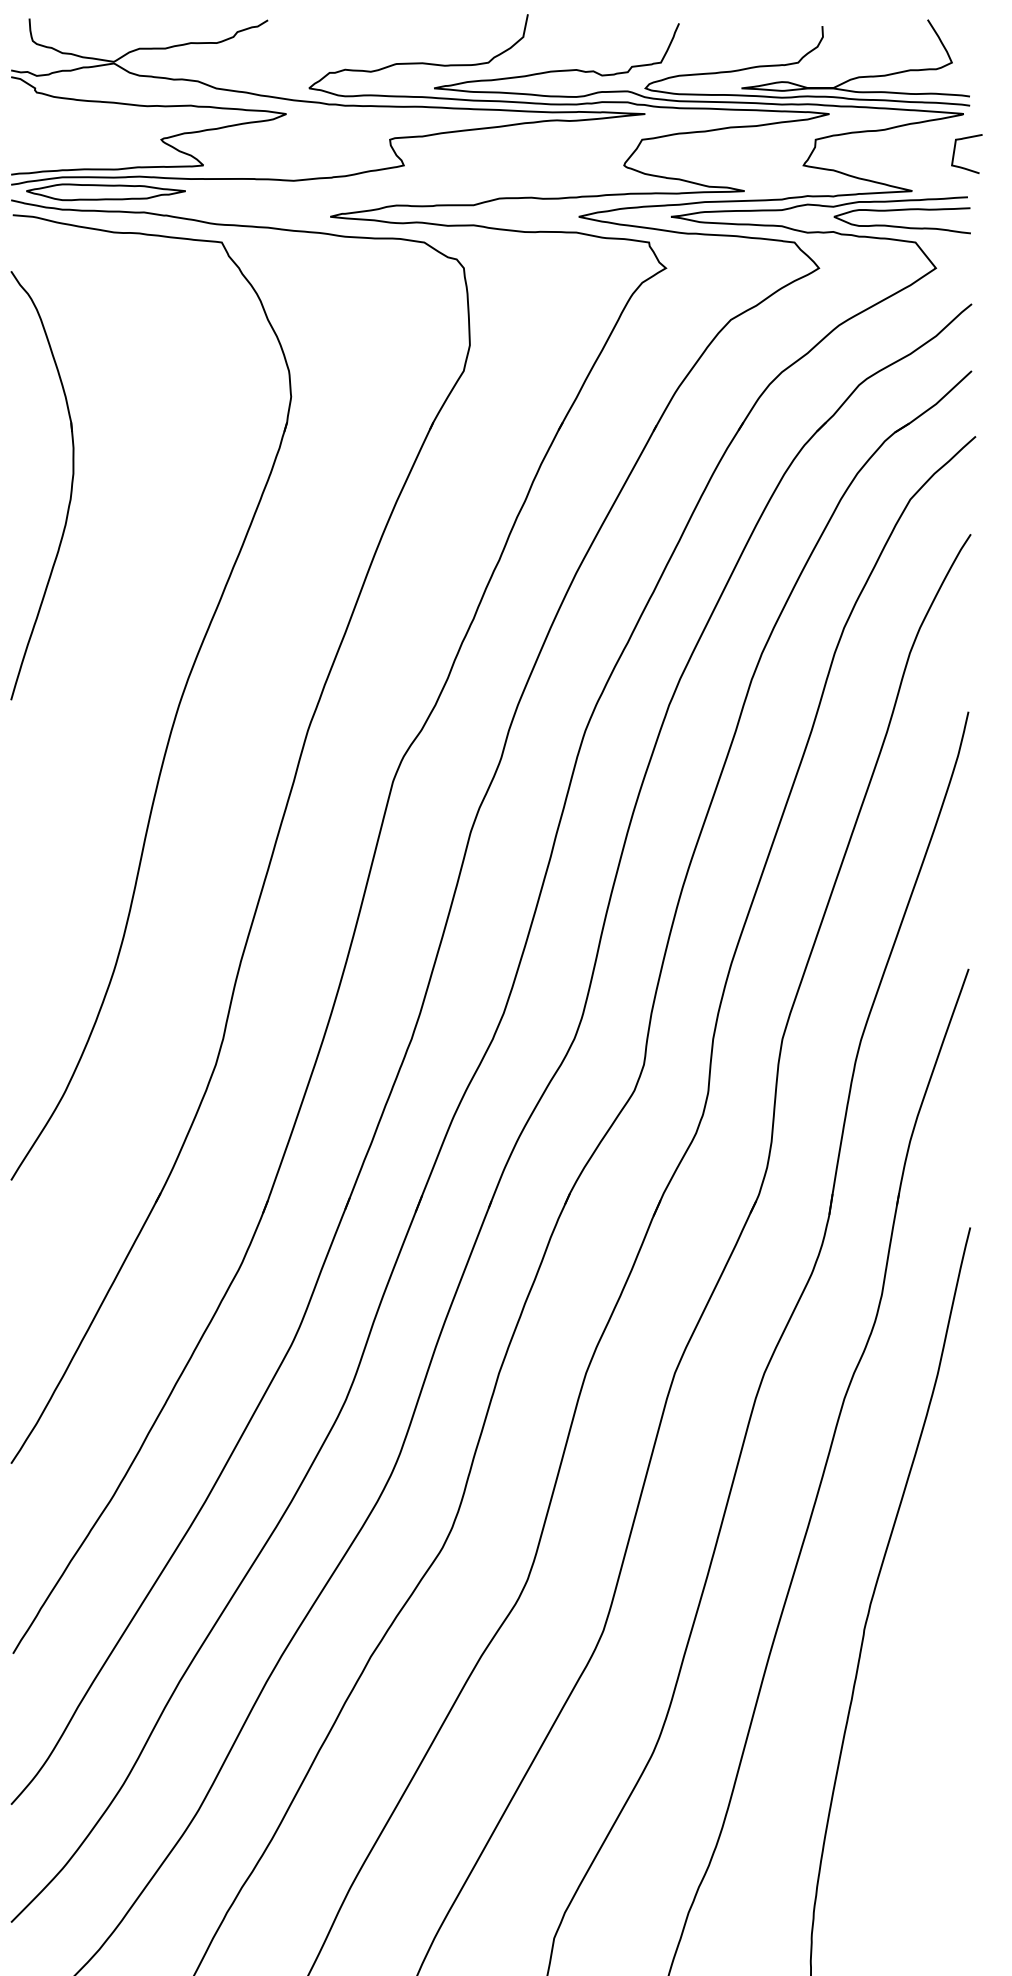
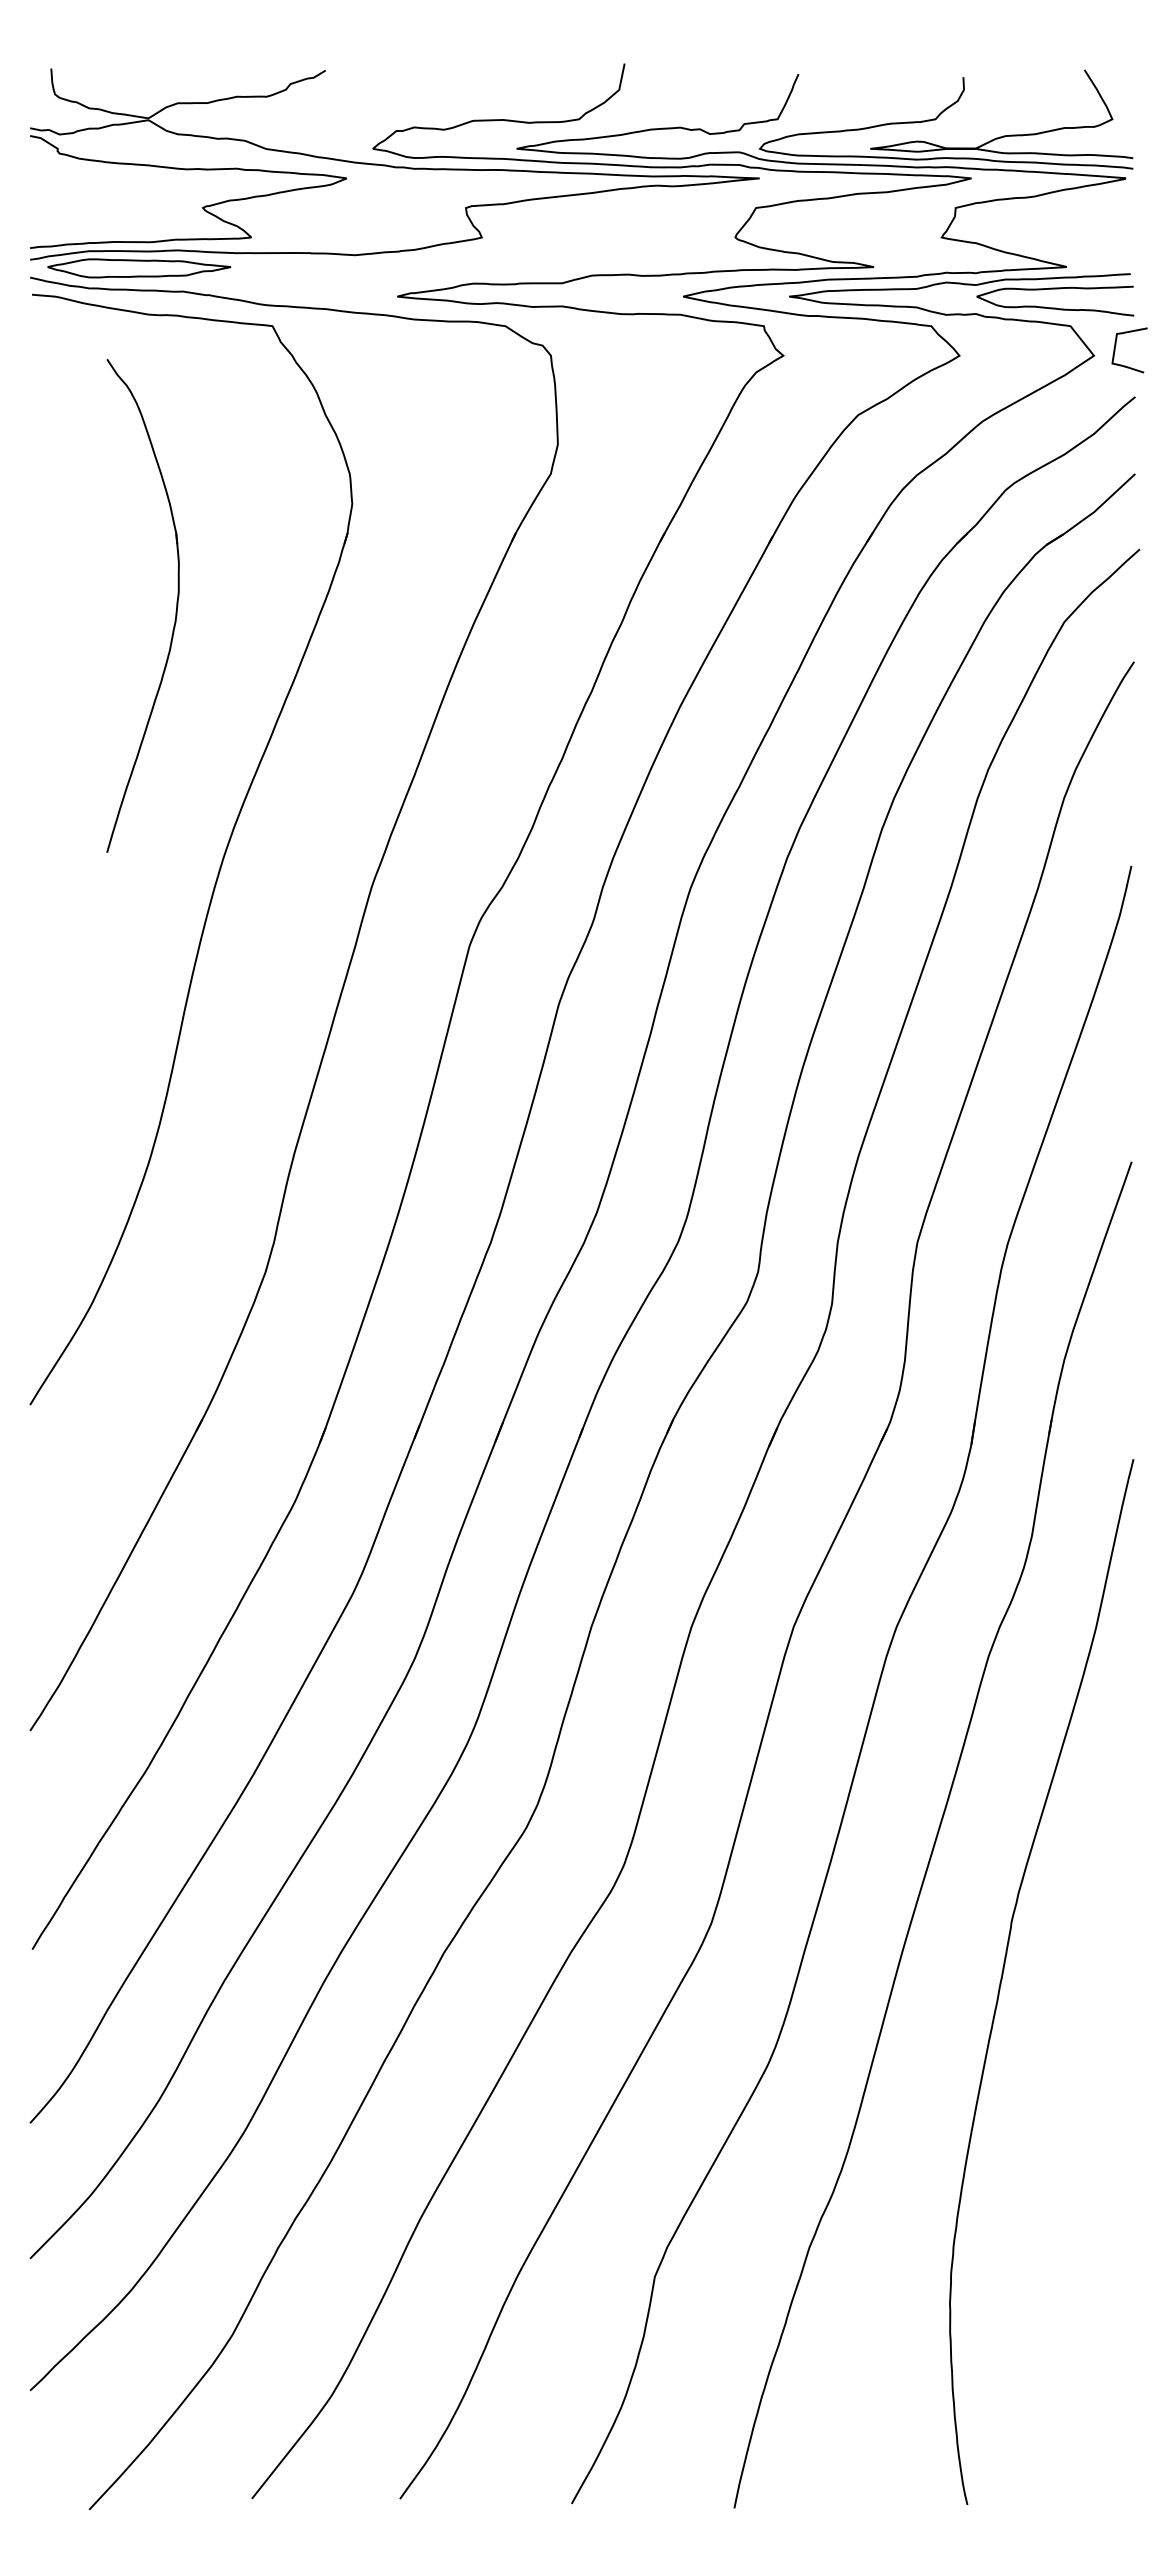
curve: (955, 149) -> (1116, 345), moved
part: (70, 490) -> (175, 611), moved

